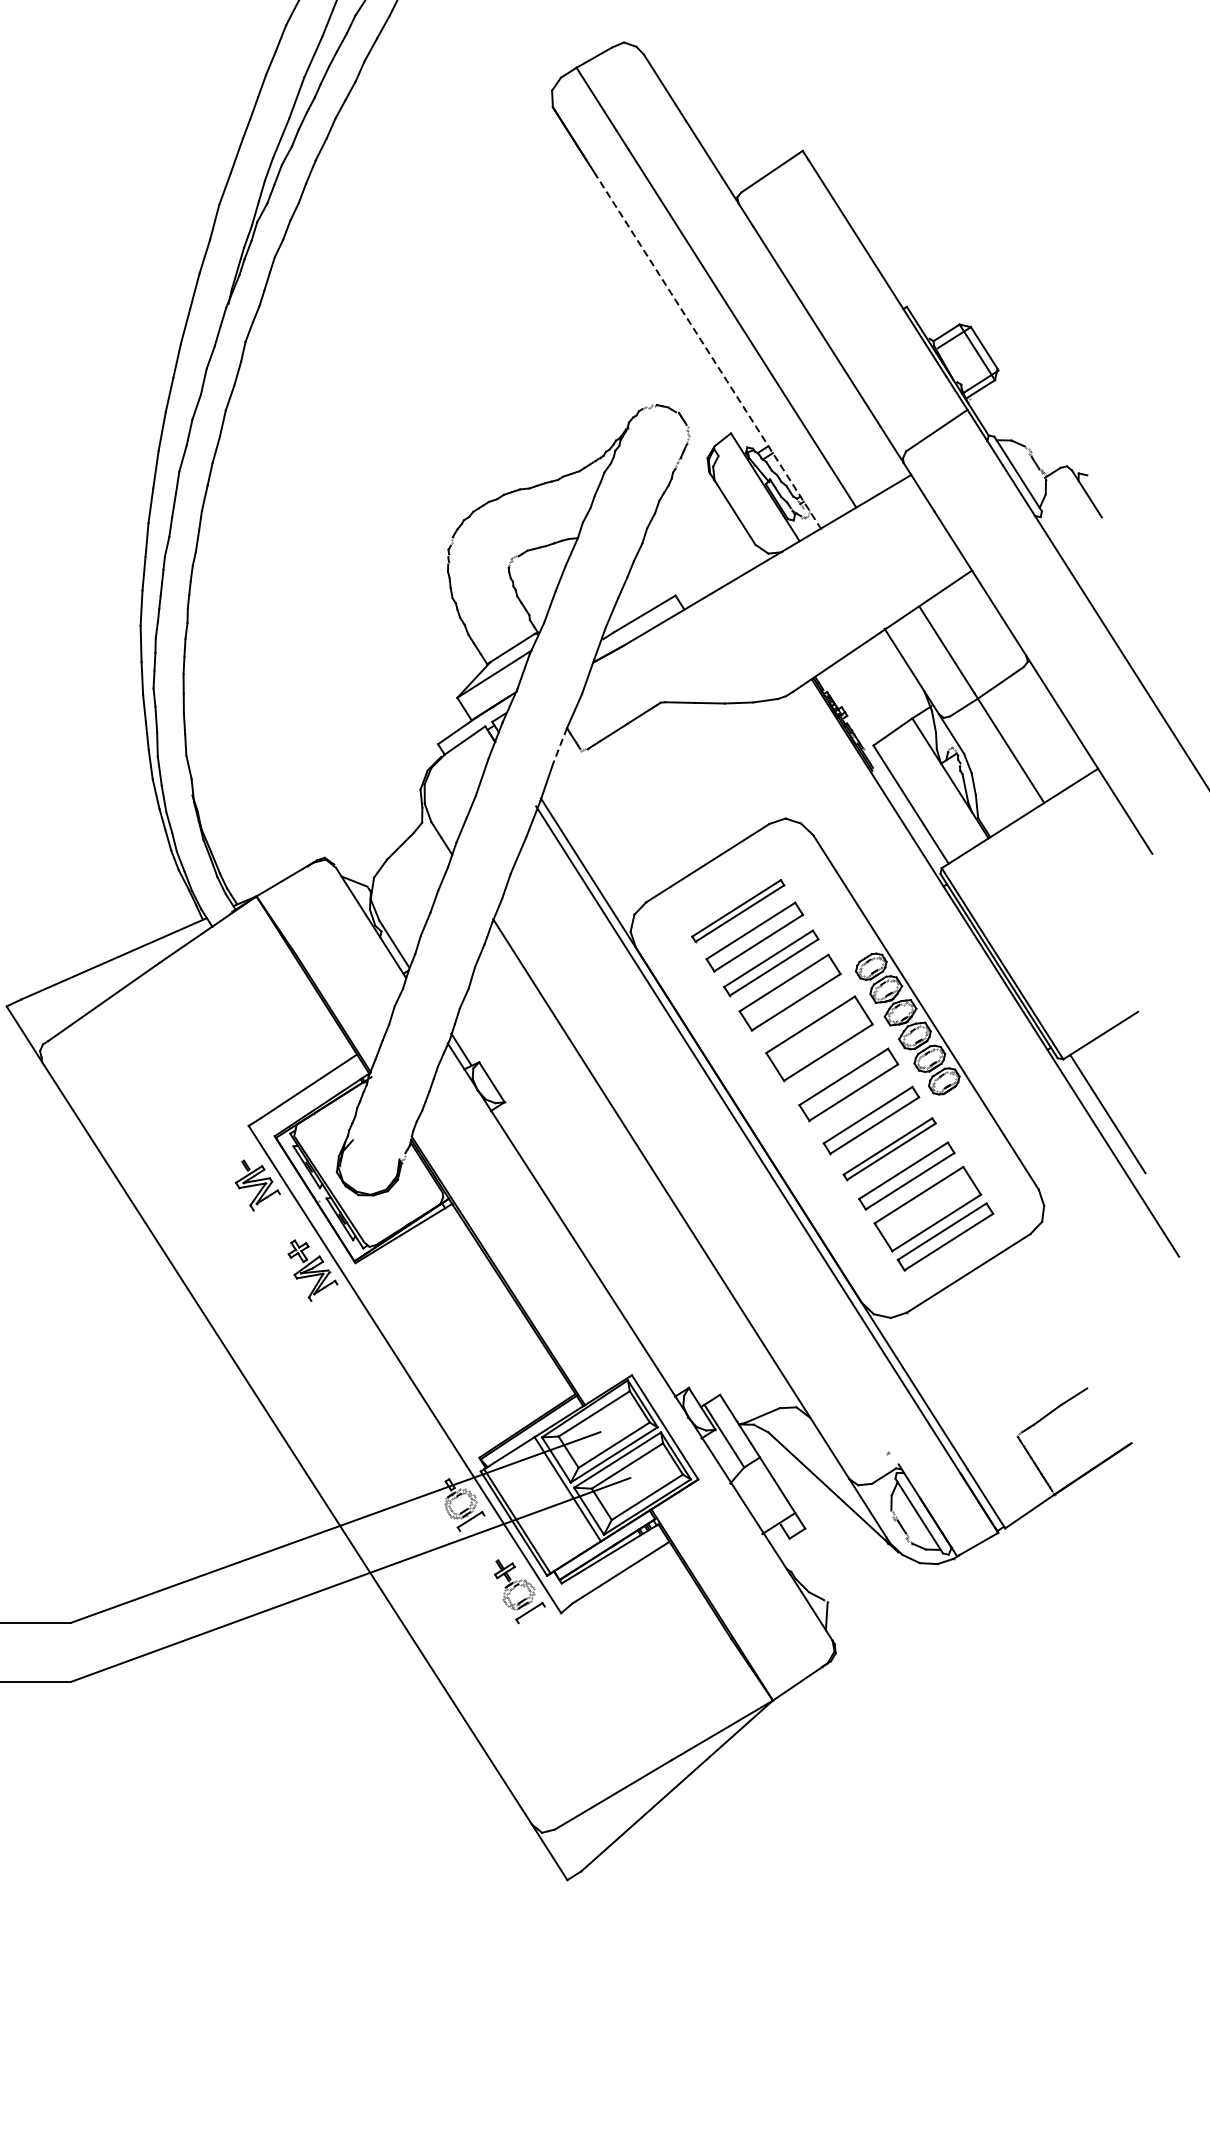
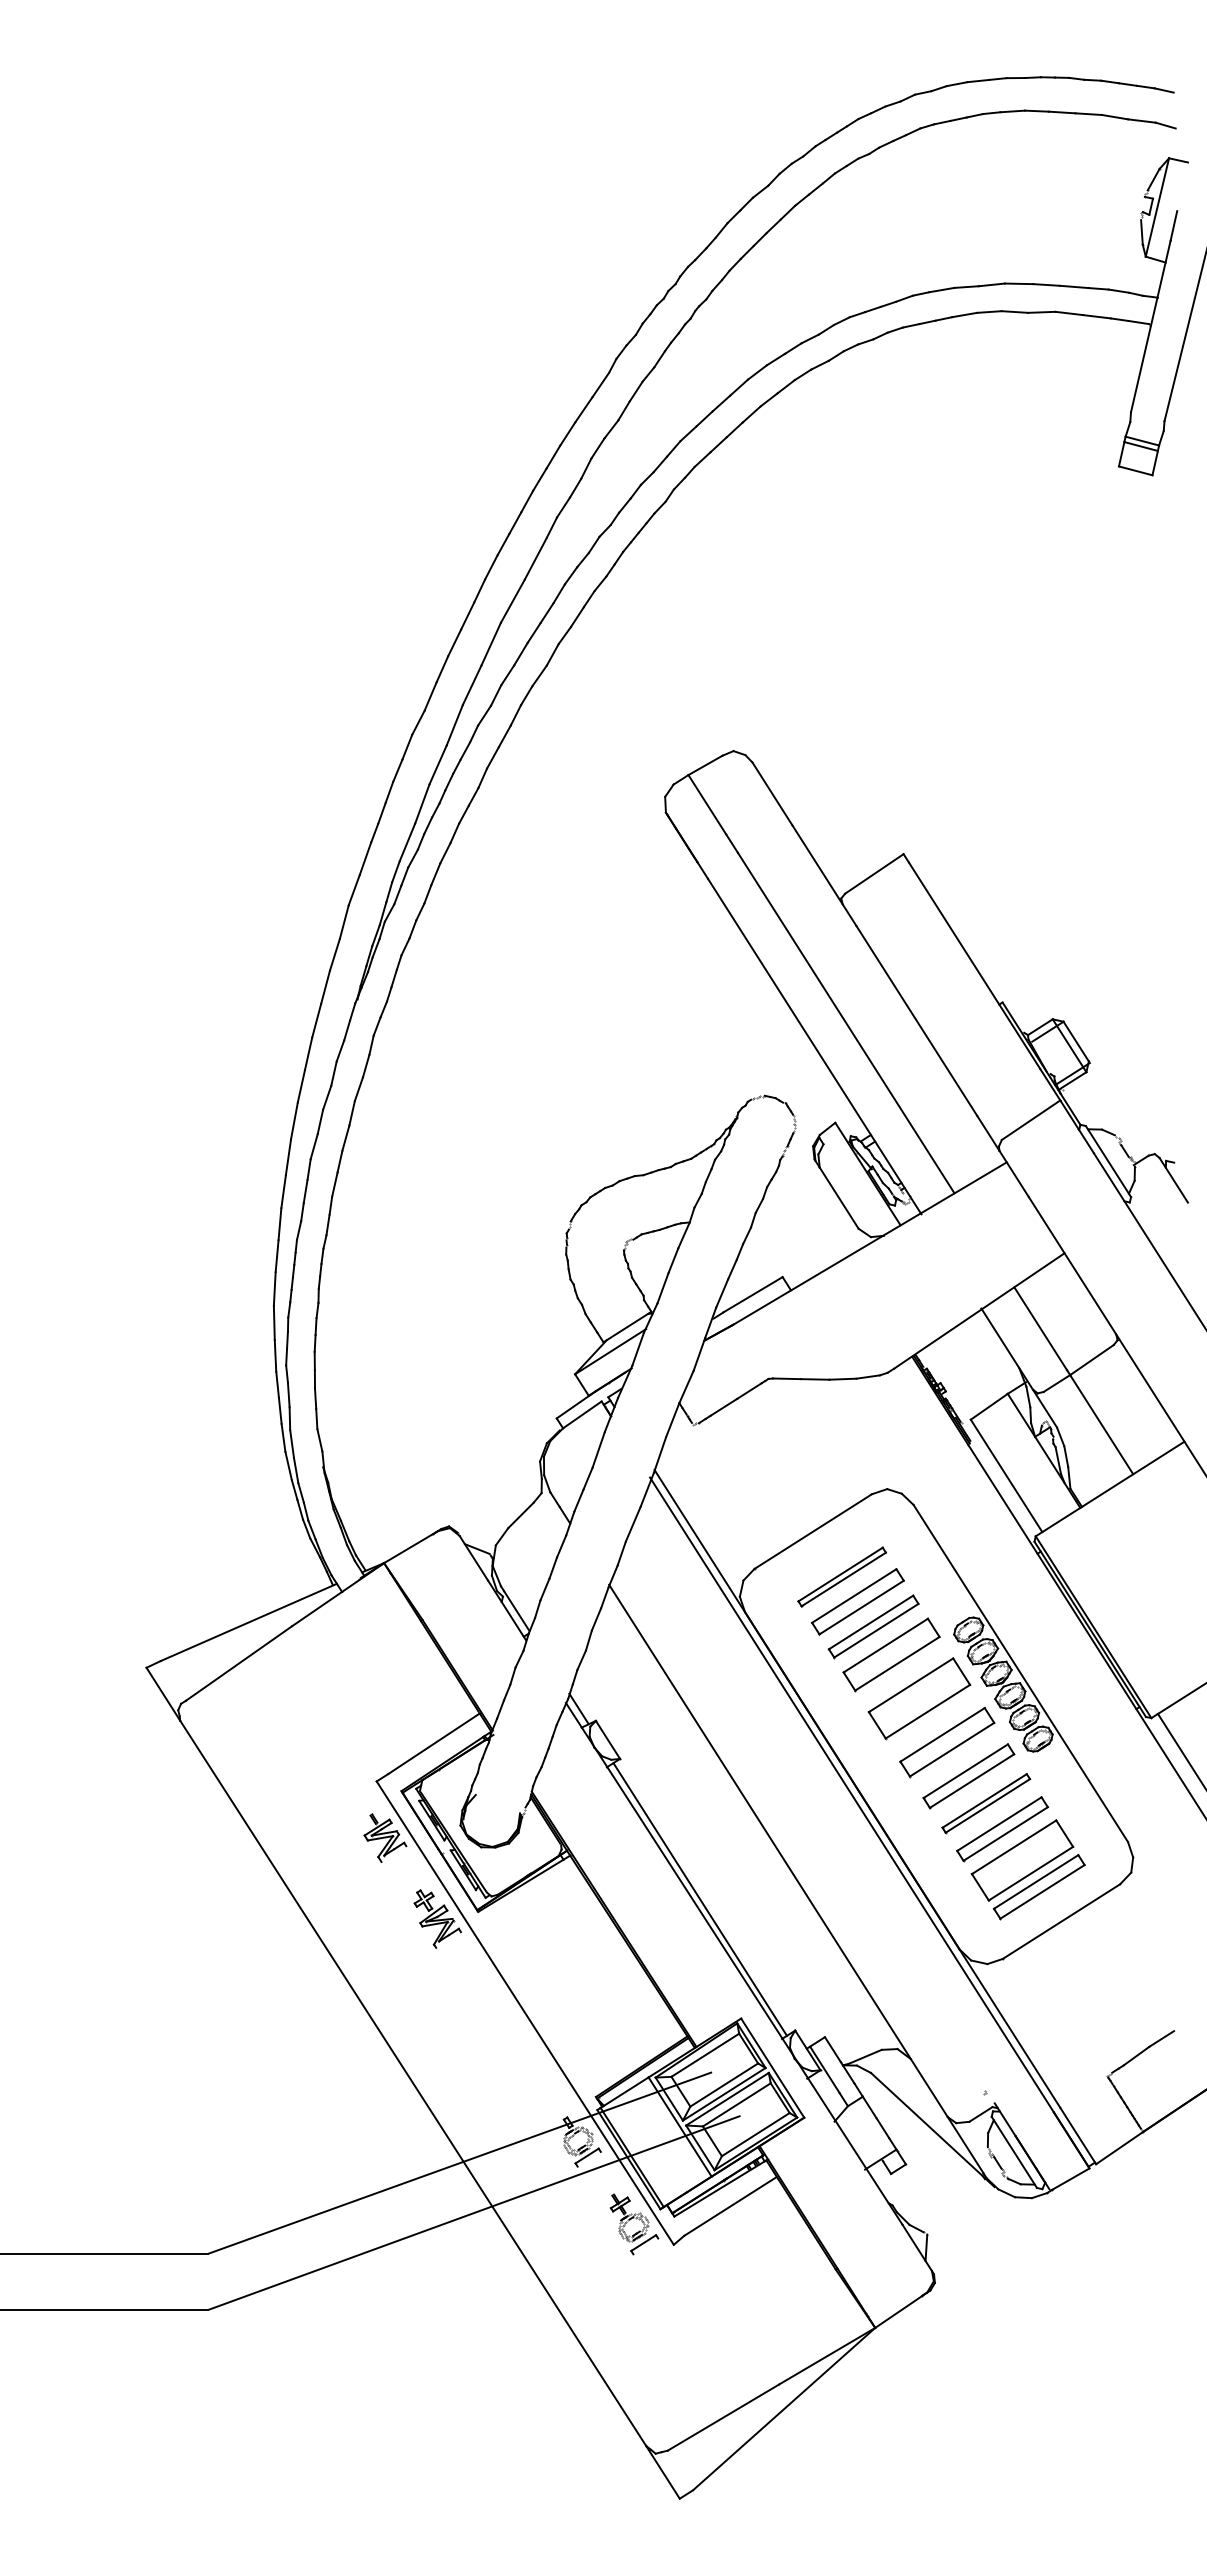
line: (709, 353) -> (814, 1046), dashed -> solid
line: (559, 746) -> (672, 1420), dashed -> solid
line: (588, 1250) -> (699, 1899), added

